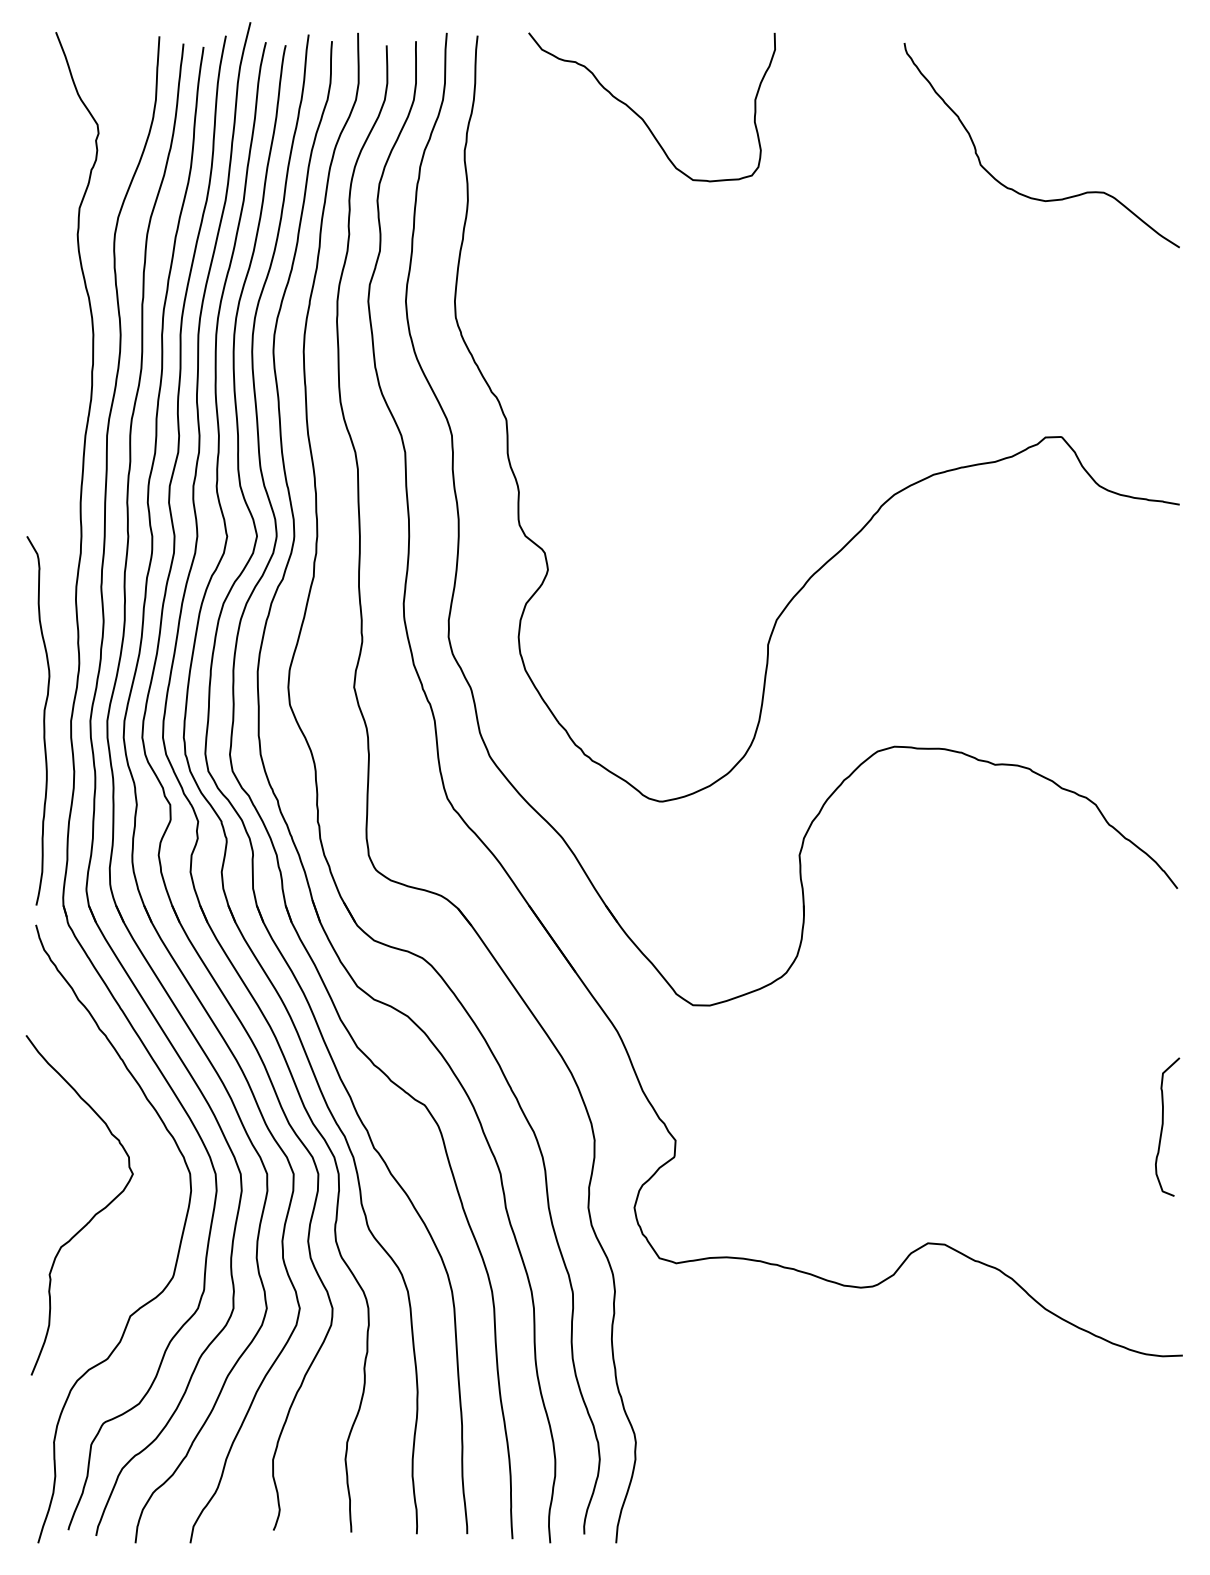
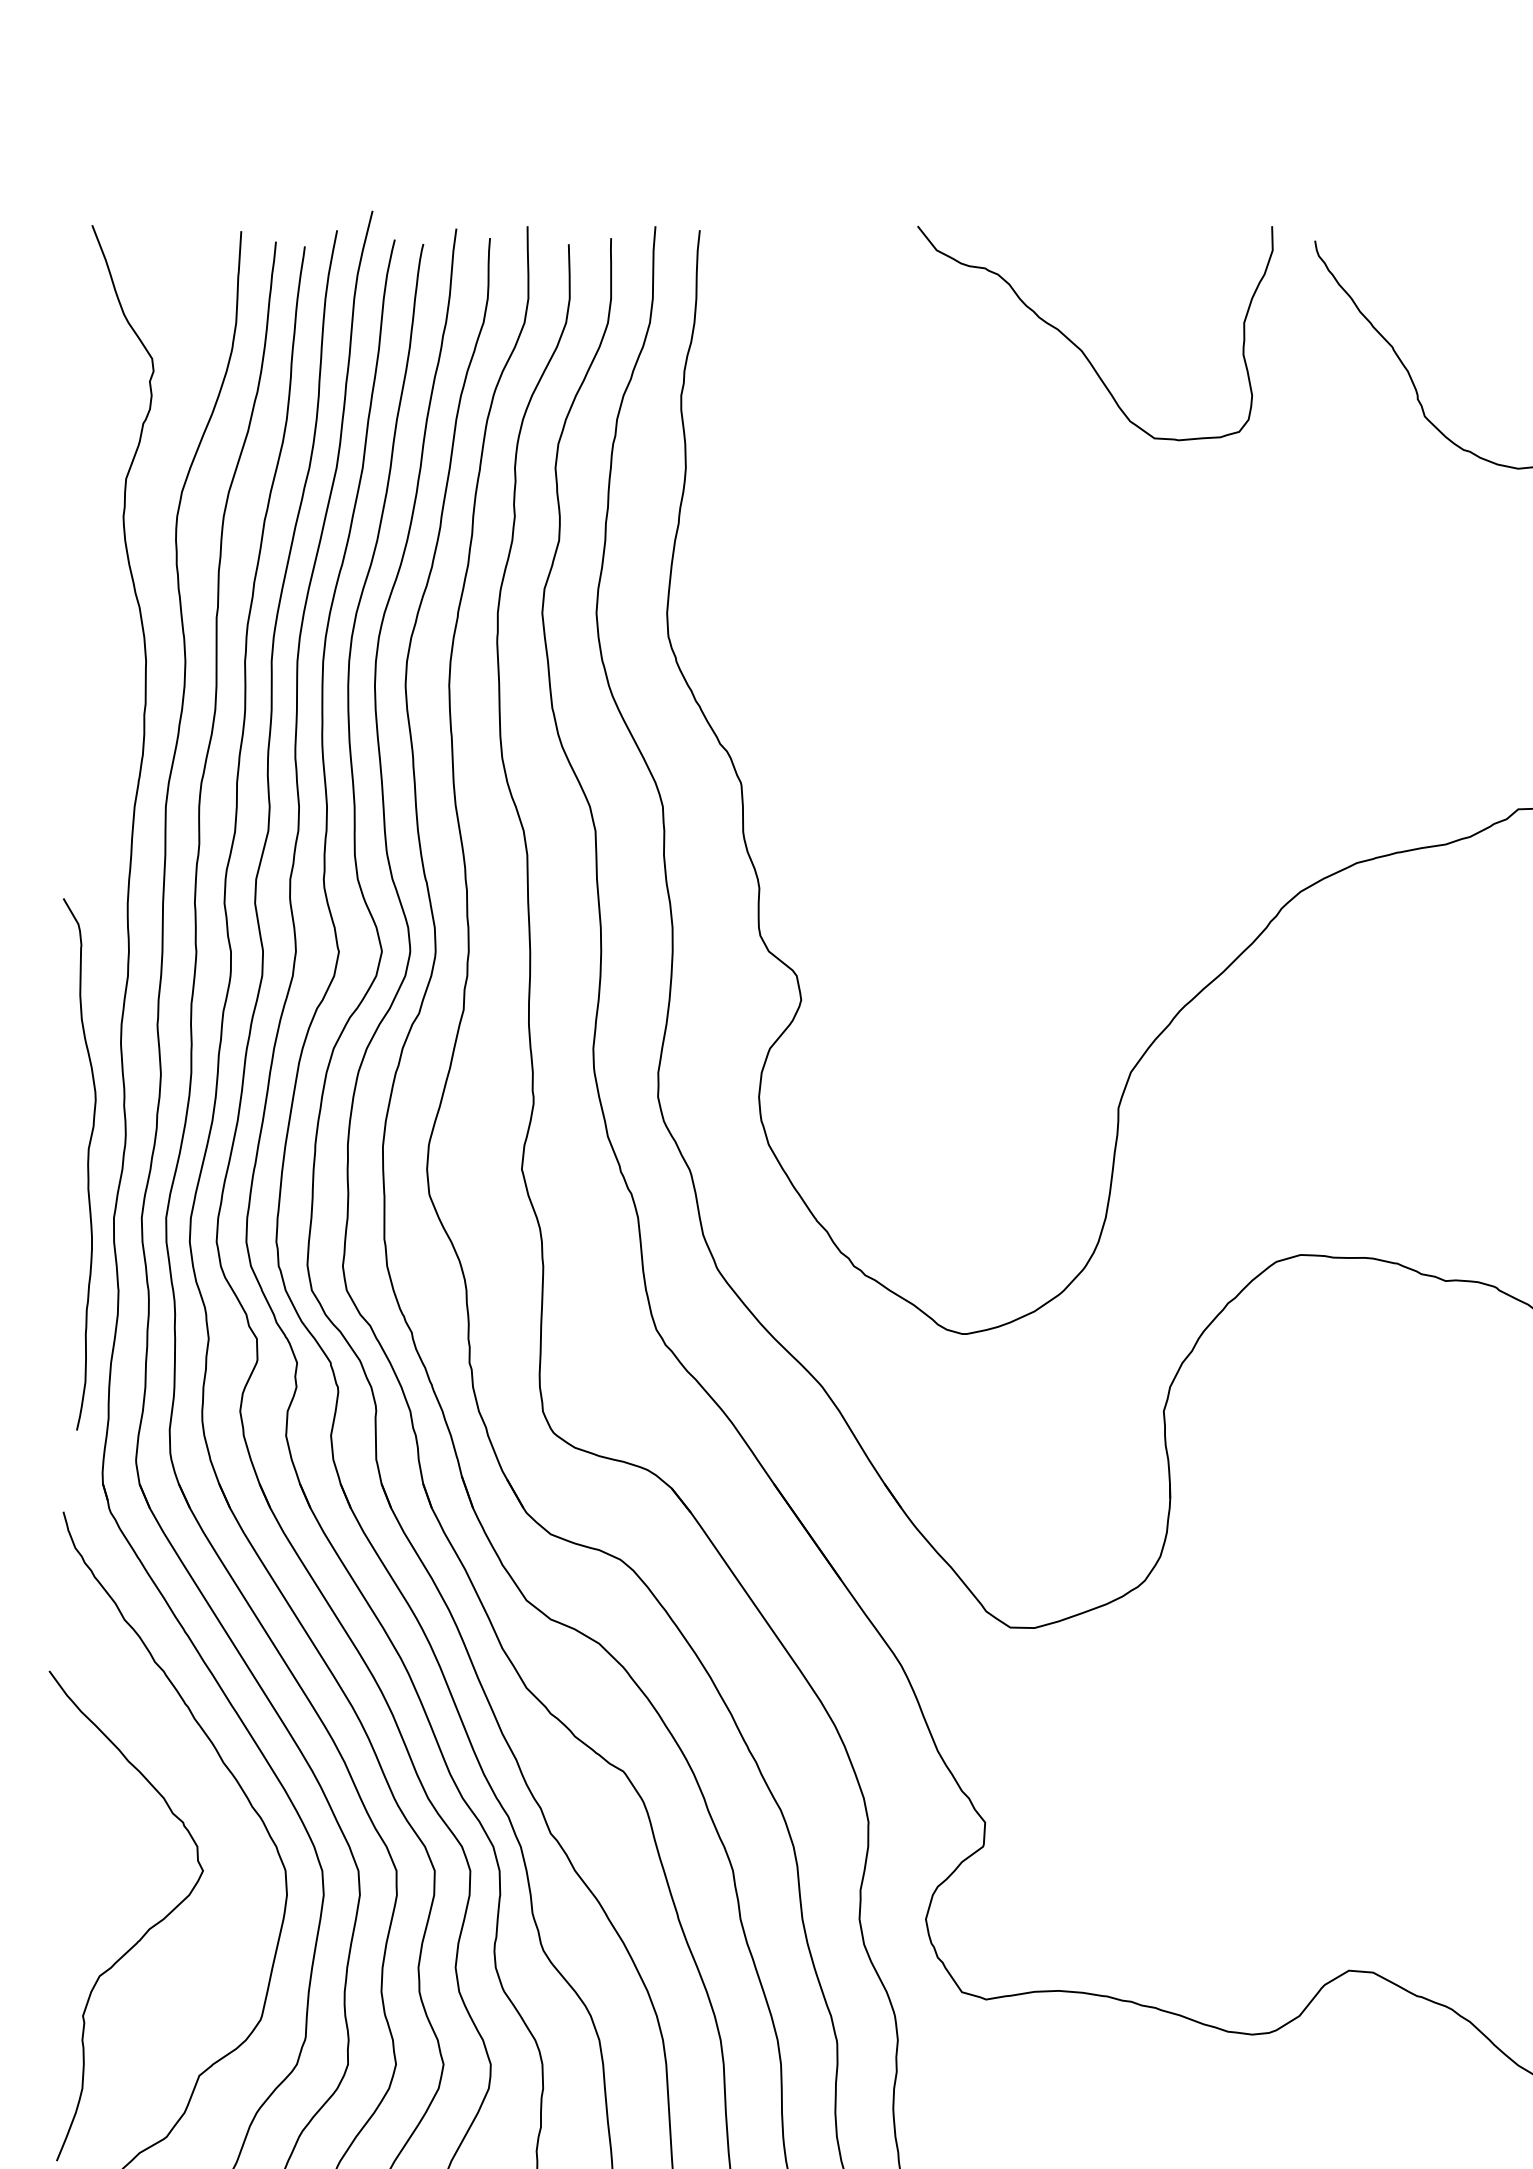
curve: (641, 117) -> (1080, 348), moved
curve: (43, 720) -> (87, 1163), moved

